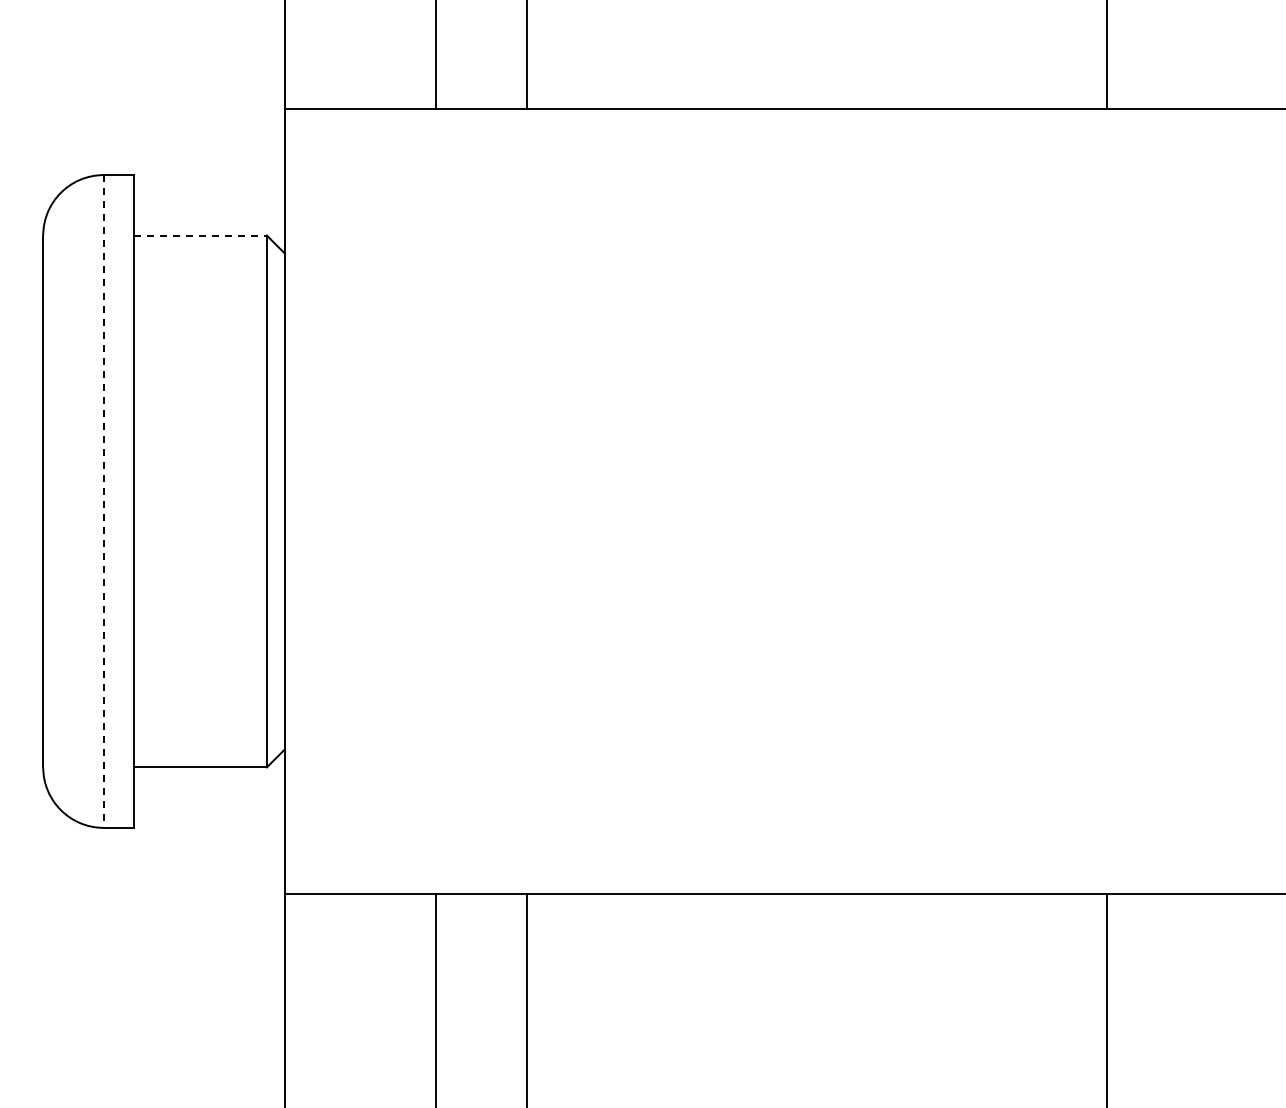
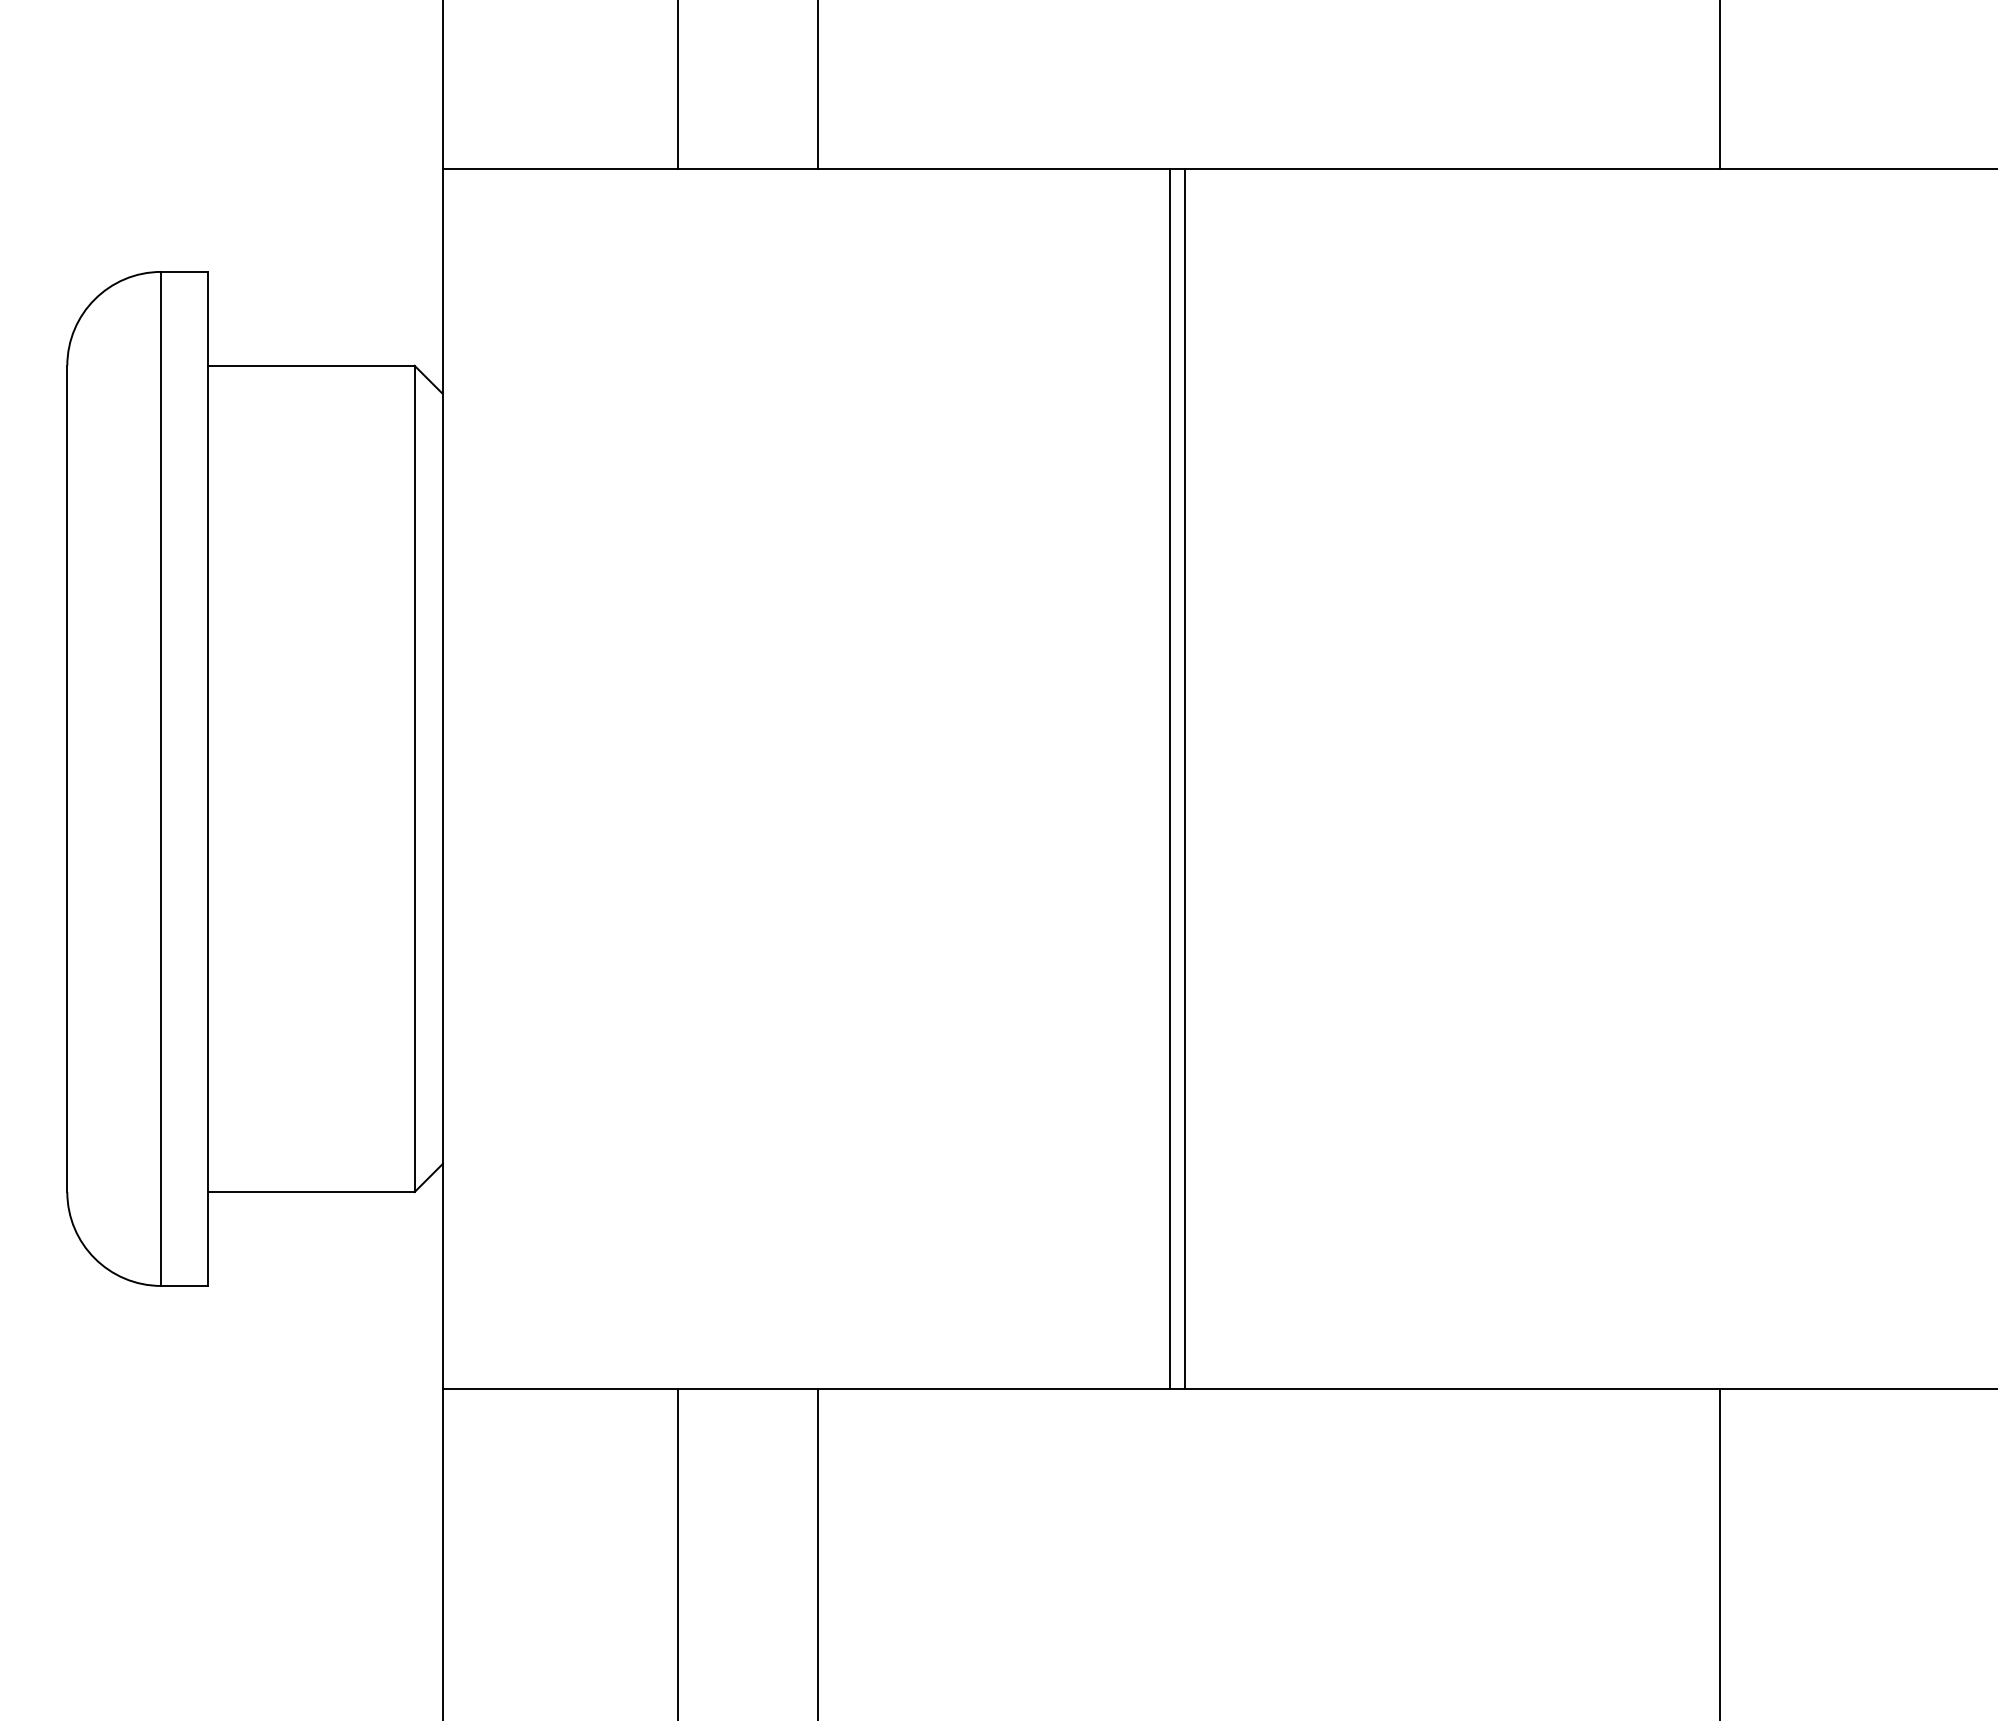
line: (200, 235) -> (311, 365), dashed -> solid
line: (753, 501) -> (1170, 778), added
line: (762, 501) -> (1184, 778), added
line: (103, 502) -> (160, 780), dashed -> solid

